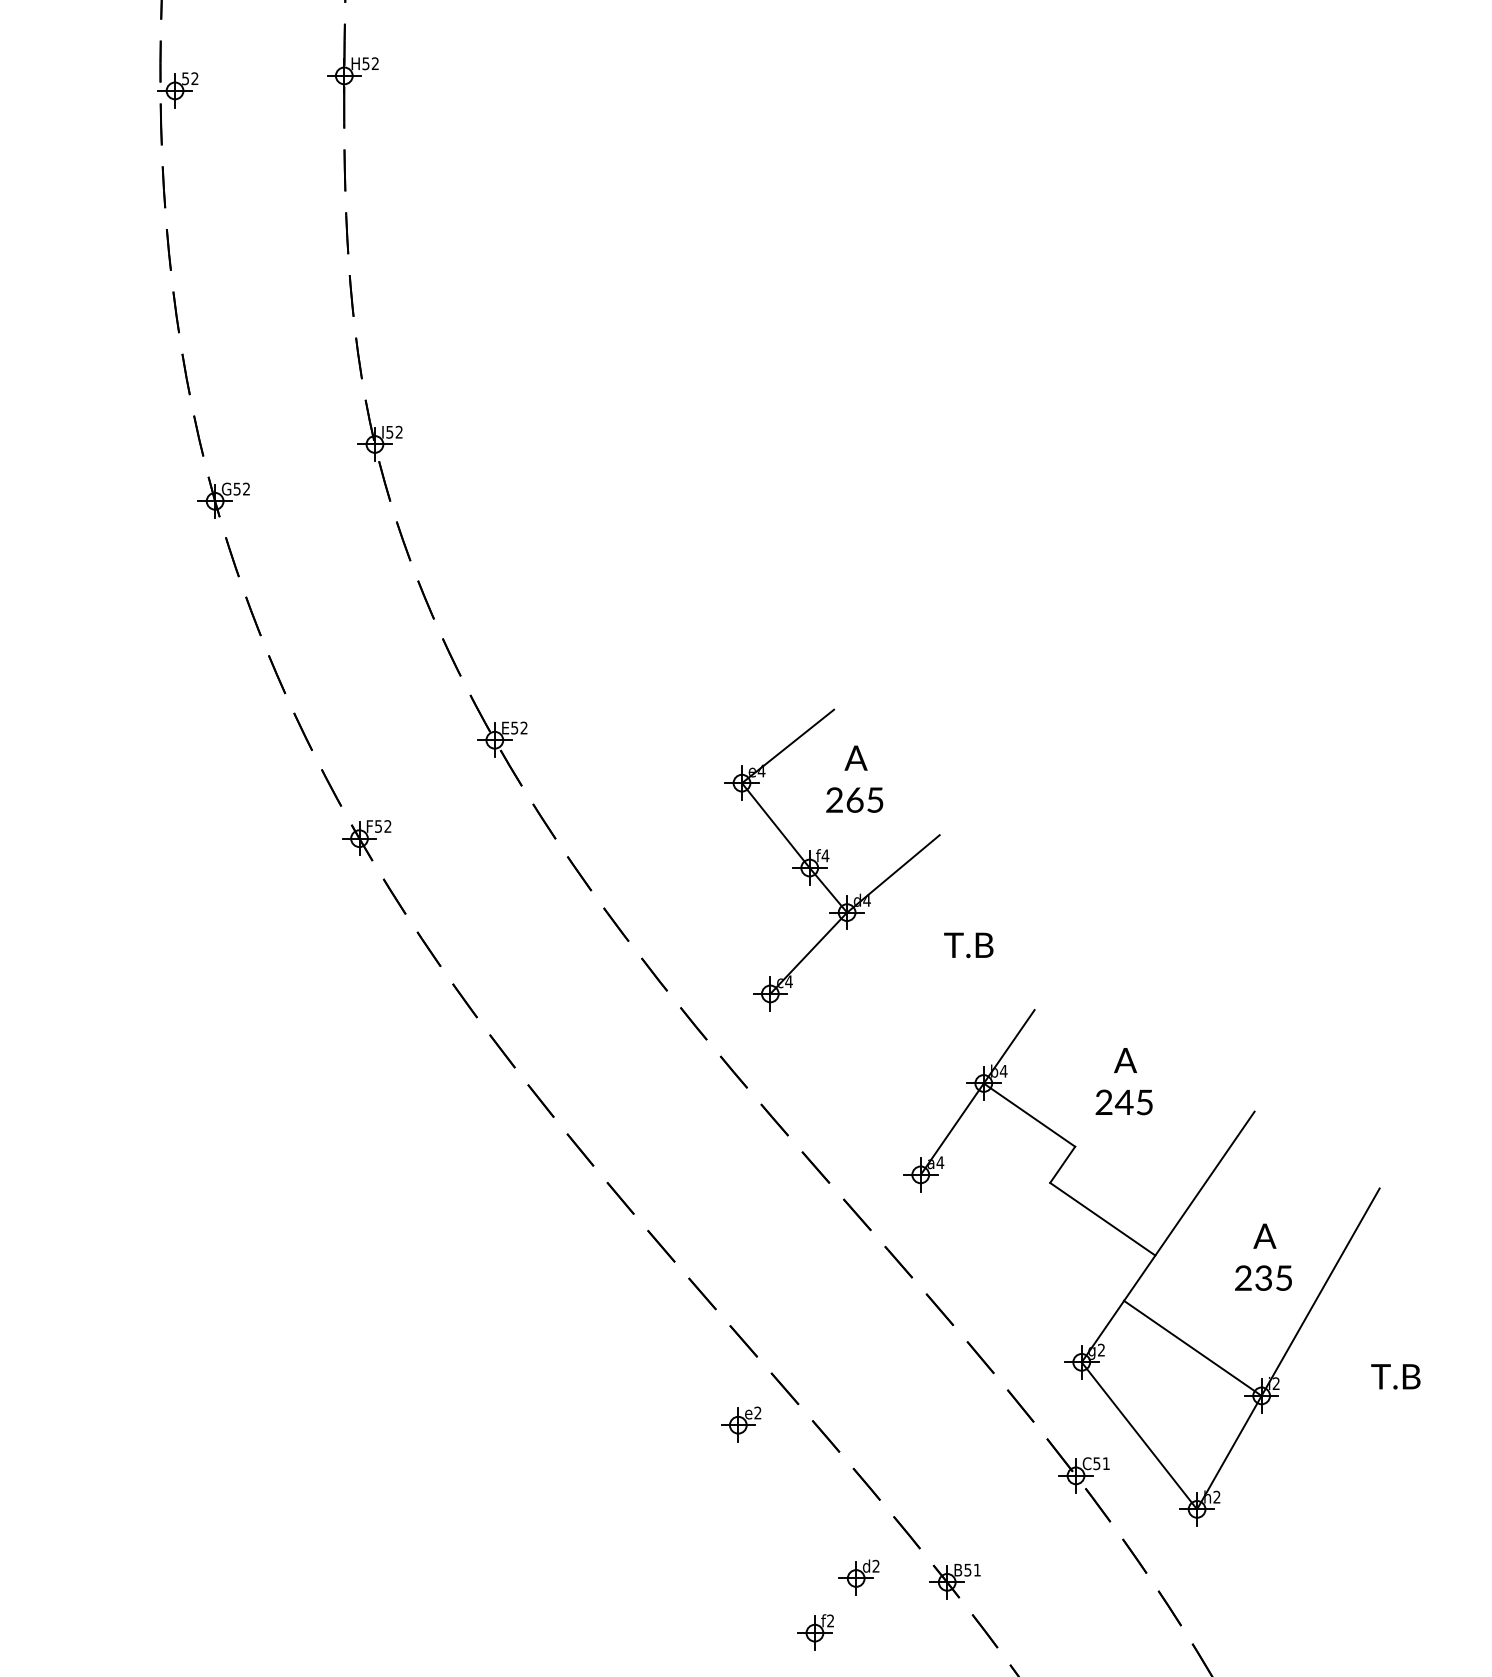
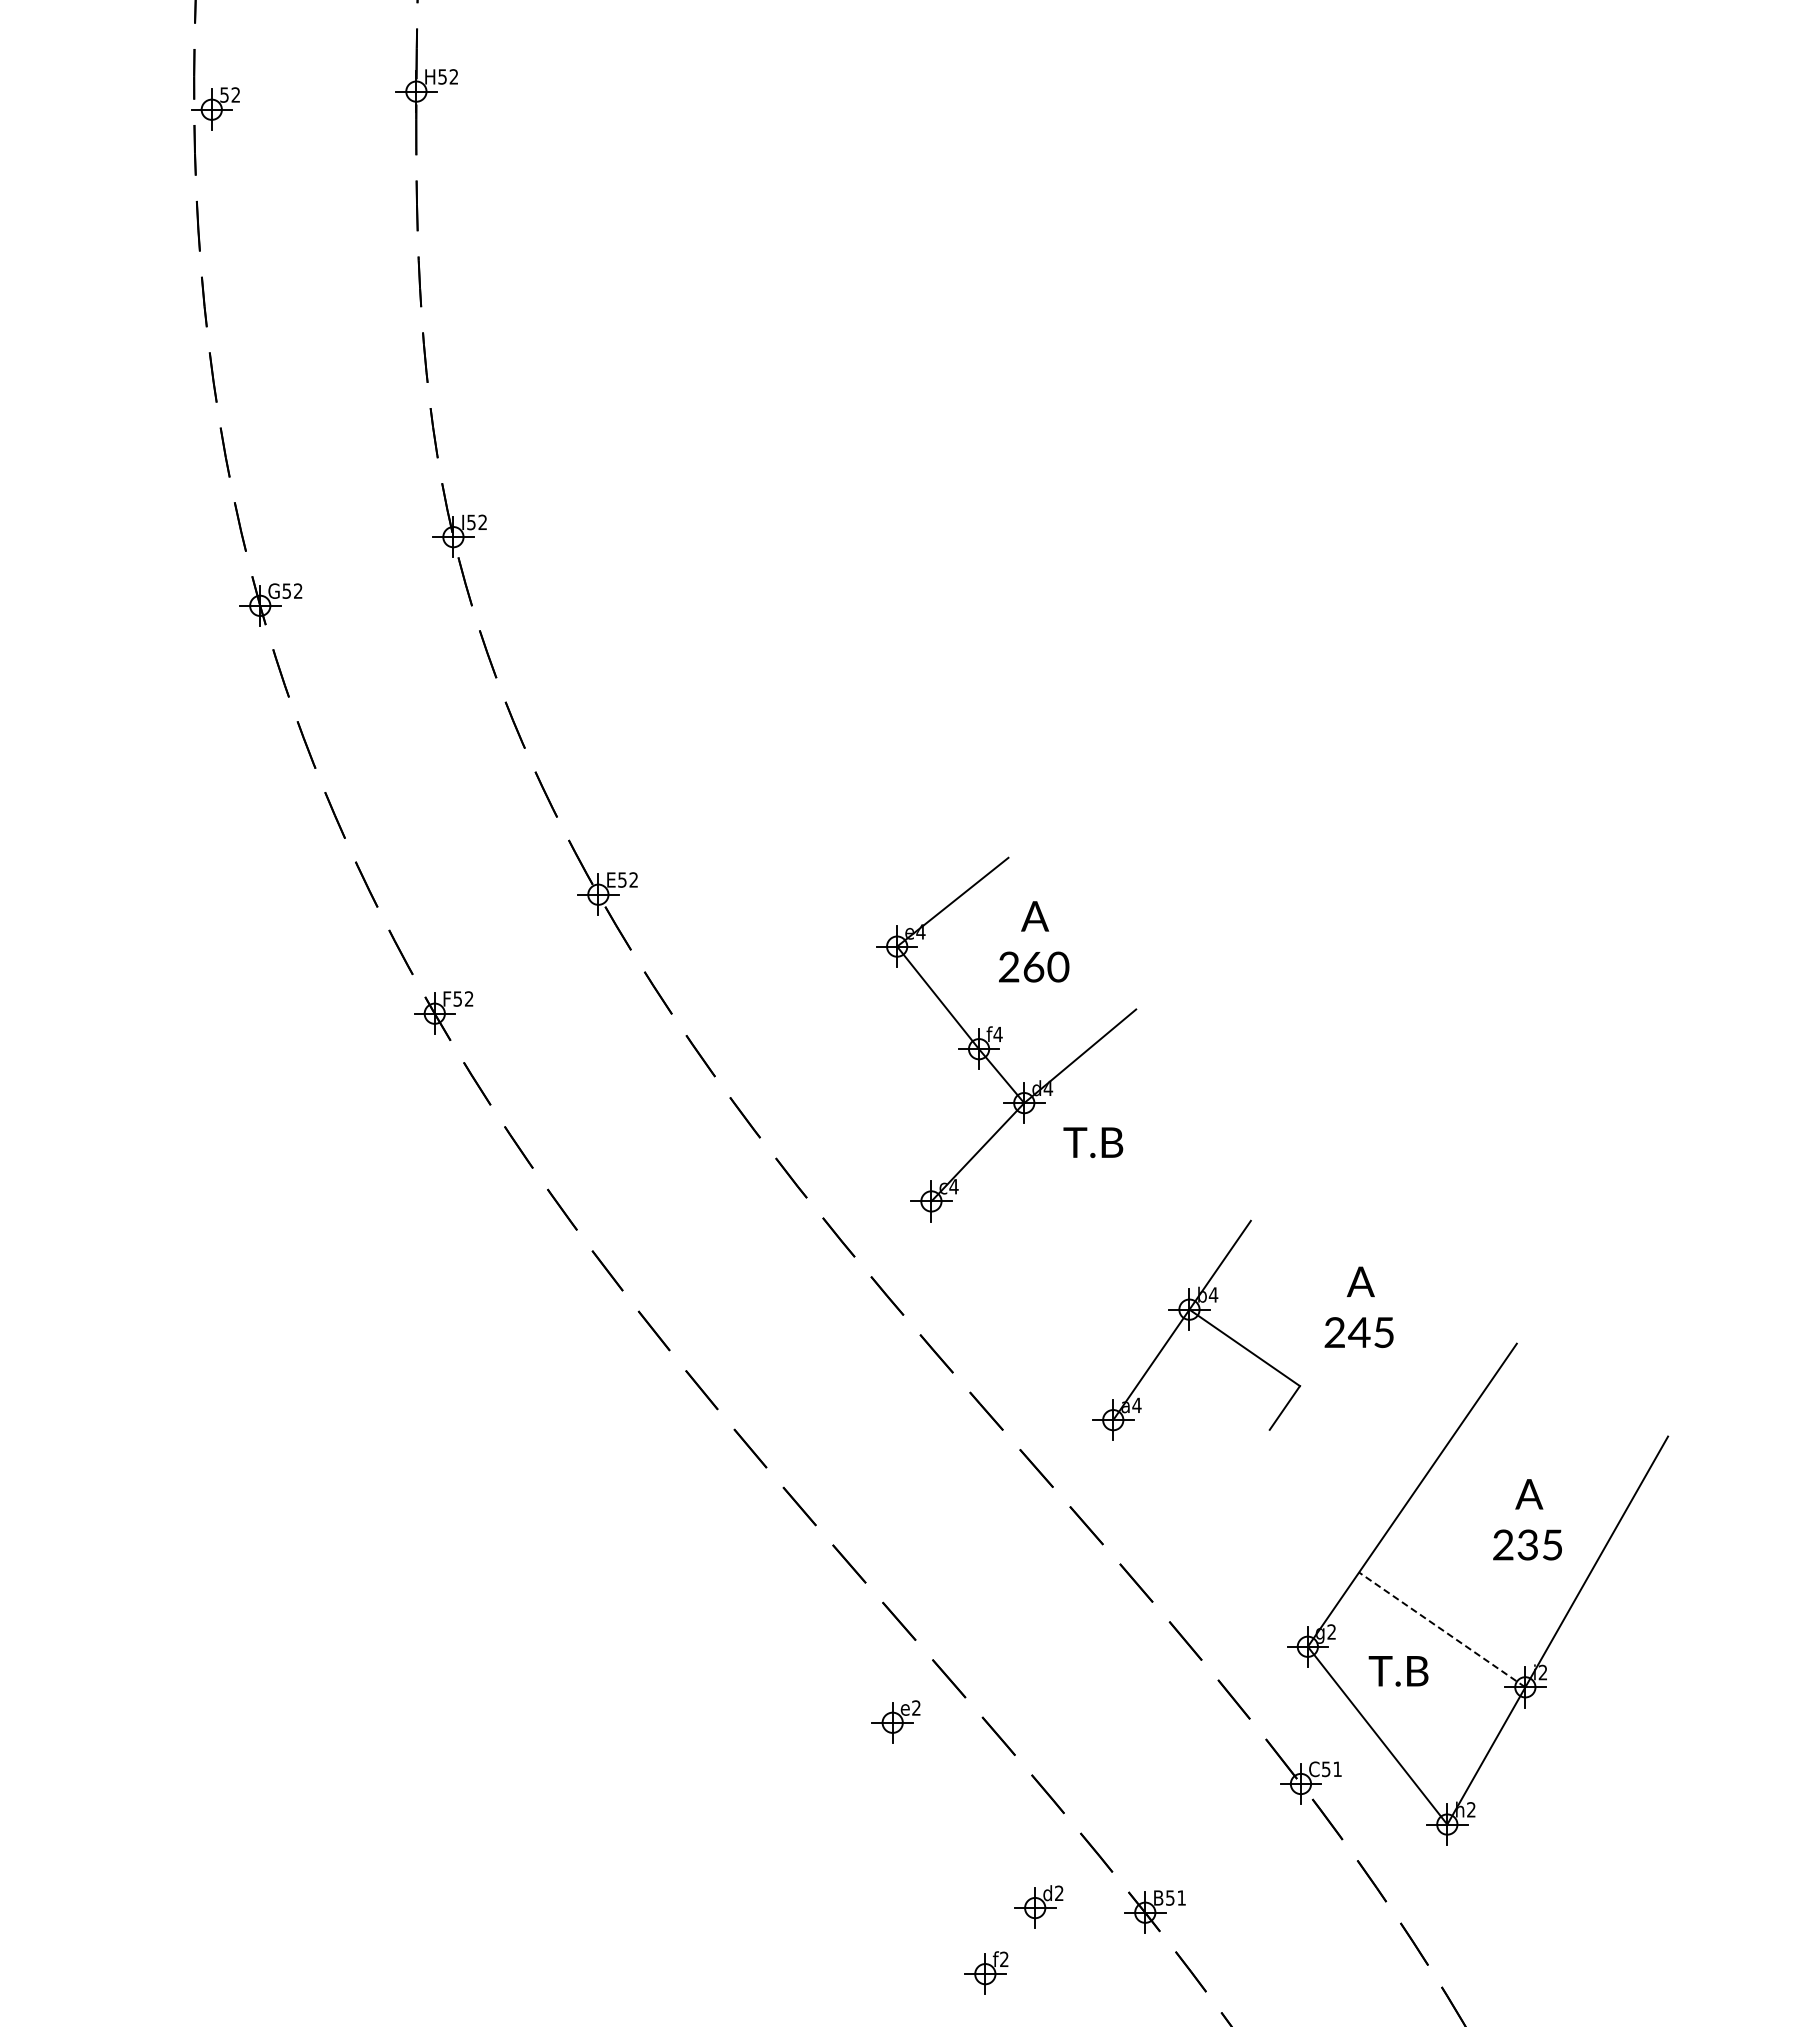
text: (875, 799) -> (1058, 966), 265 -> 260
text: (968, 945) -> (1093, 1142), moved
line: (1102, 1219) -> (1332, 1473), removed
line: (1192, 1348) -> (1441, 1629), solid -> dashed
text: (1395, 1377) -> (1398, 1671), moved

